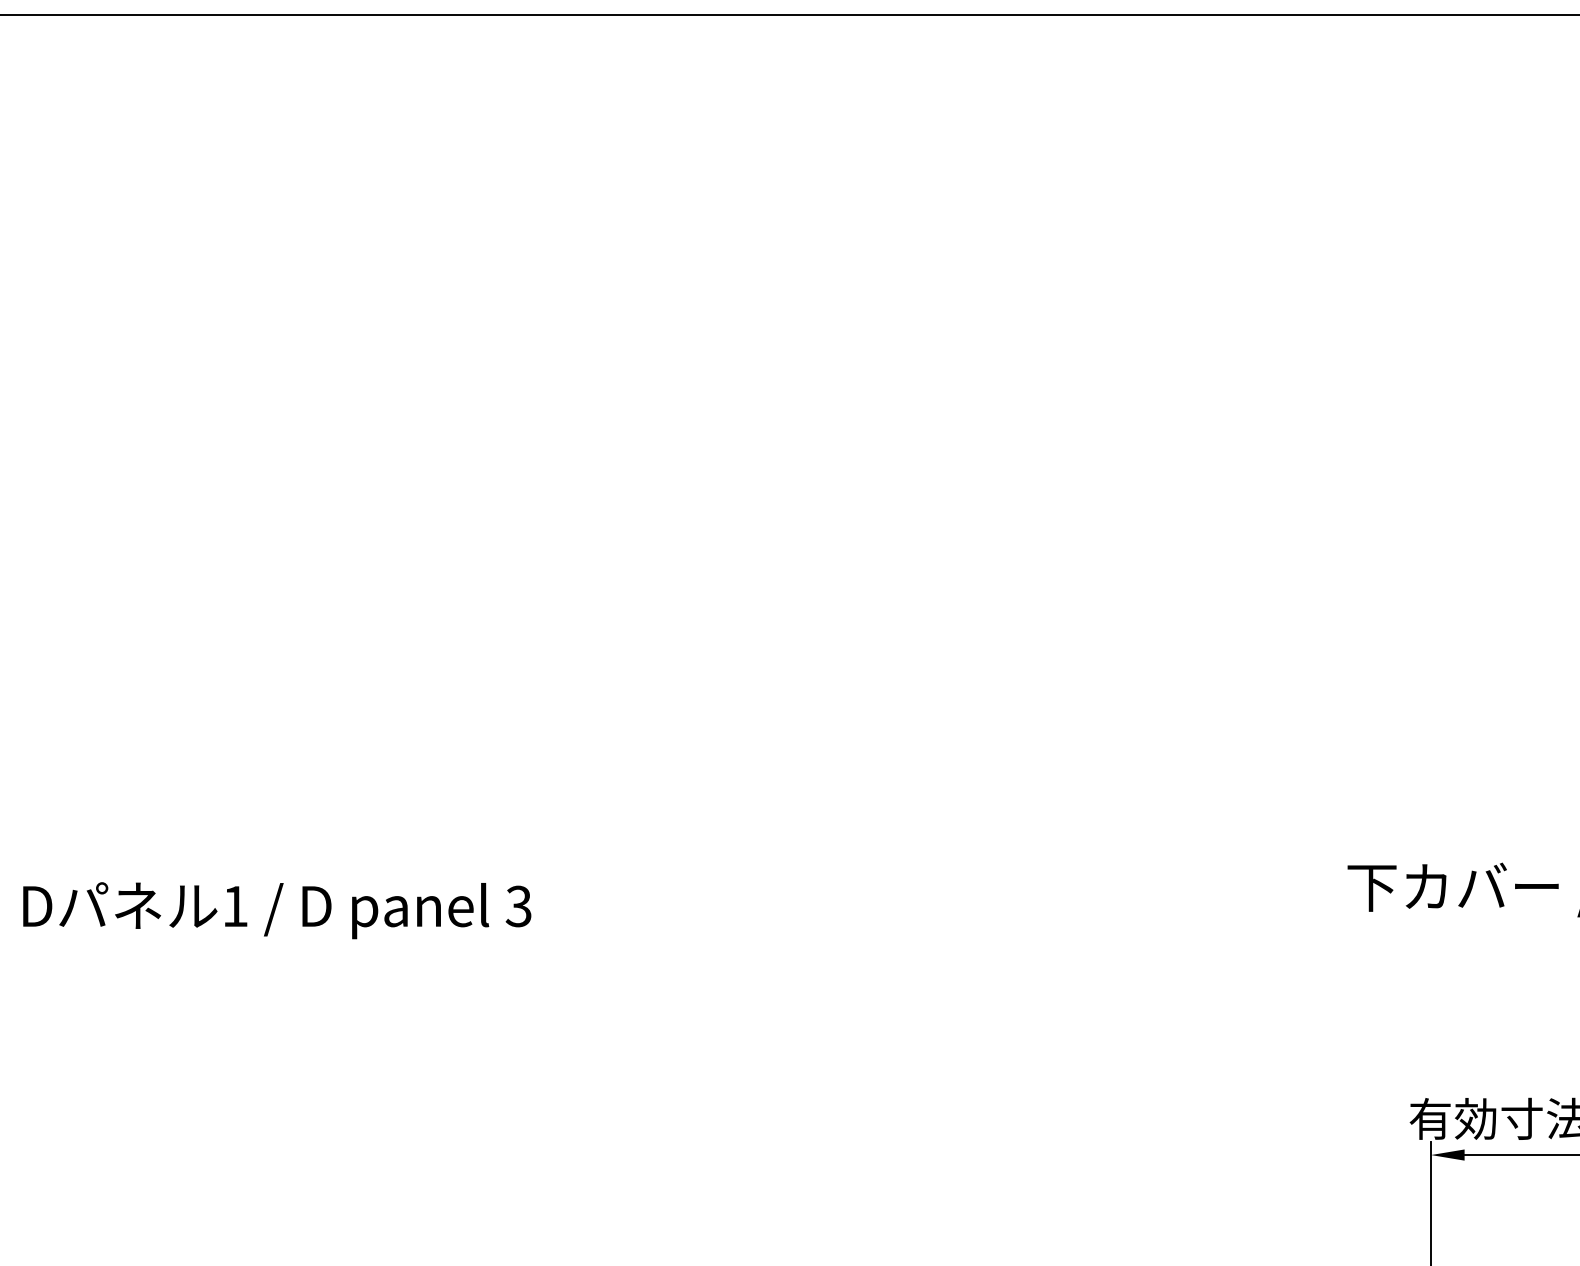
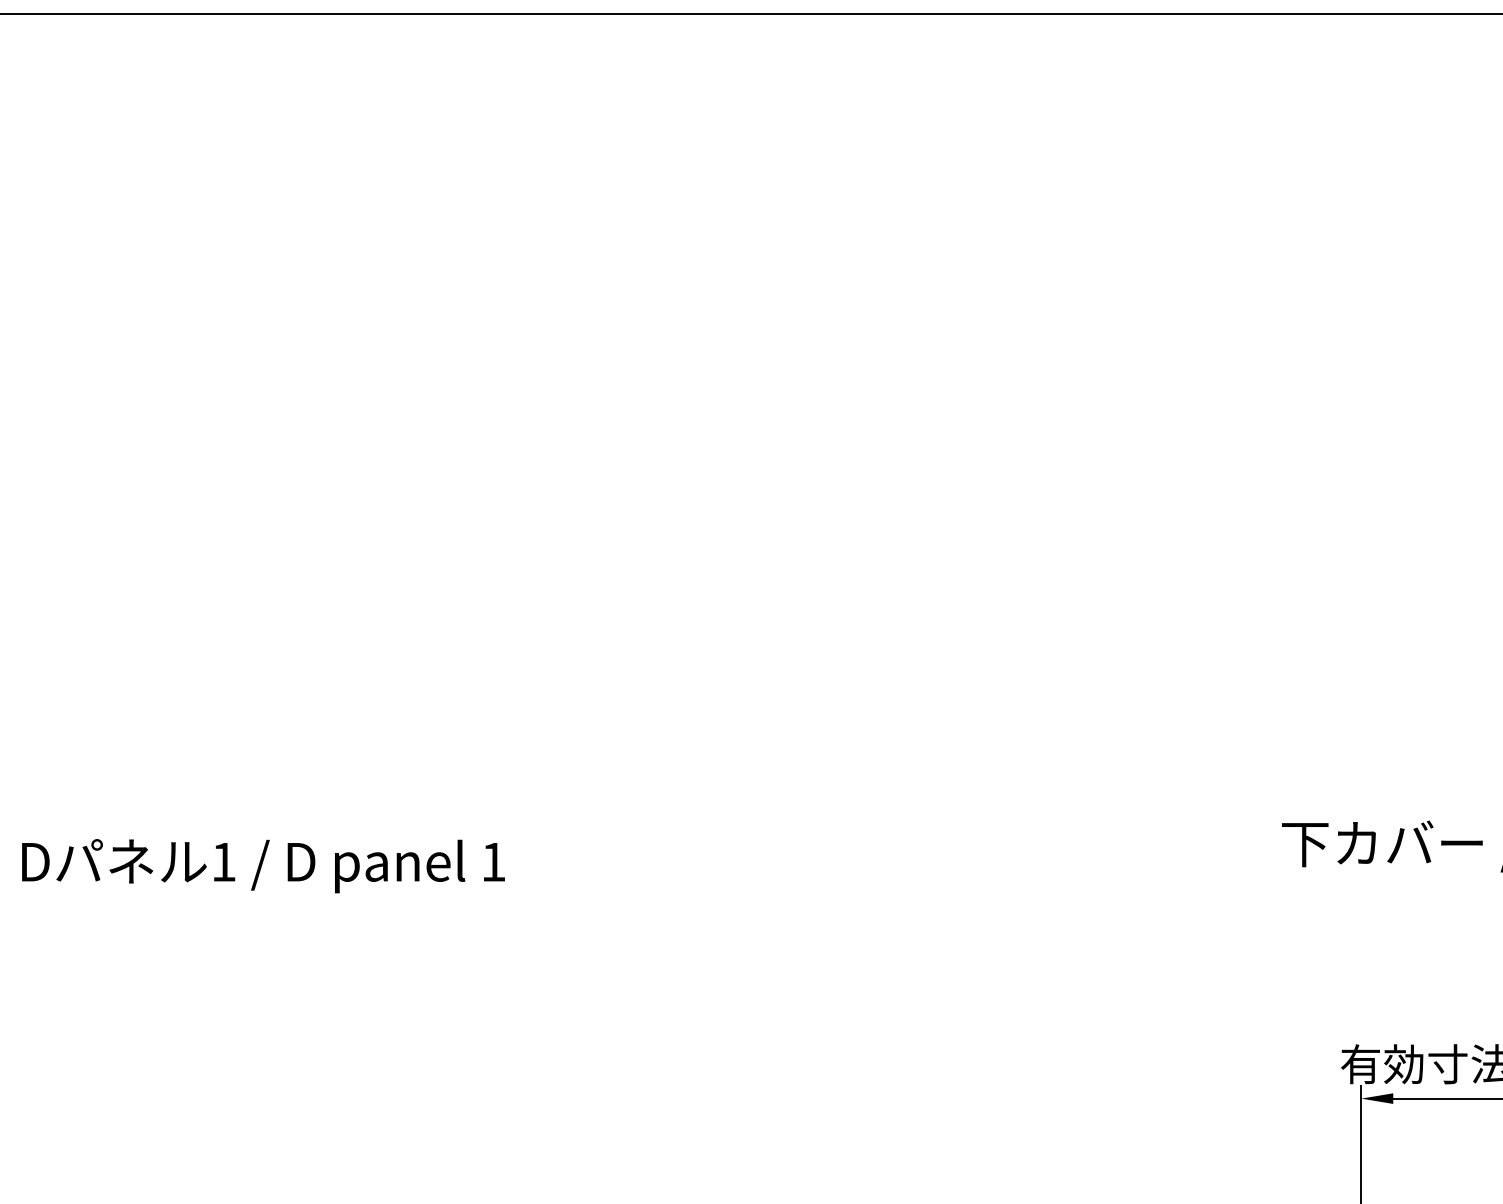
text: (518, 905) -> (493, 861), 3 -> 1

